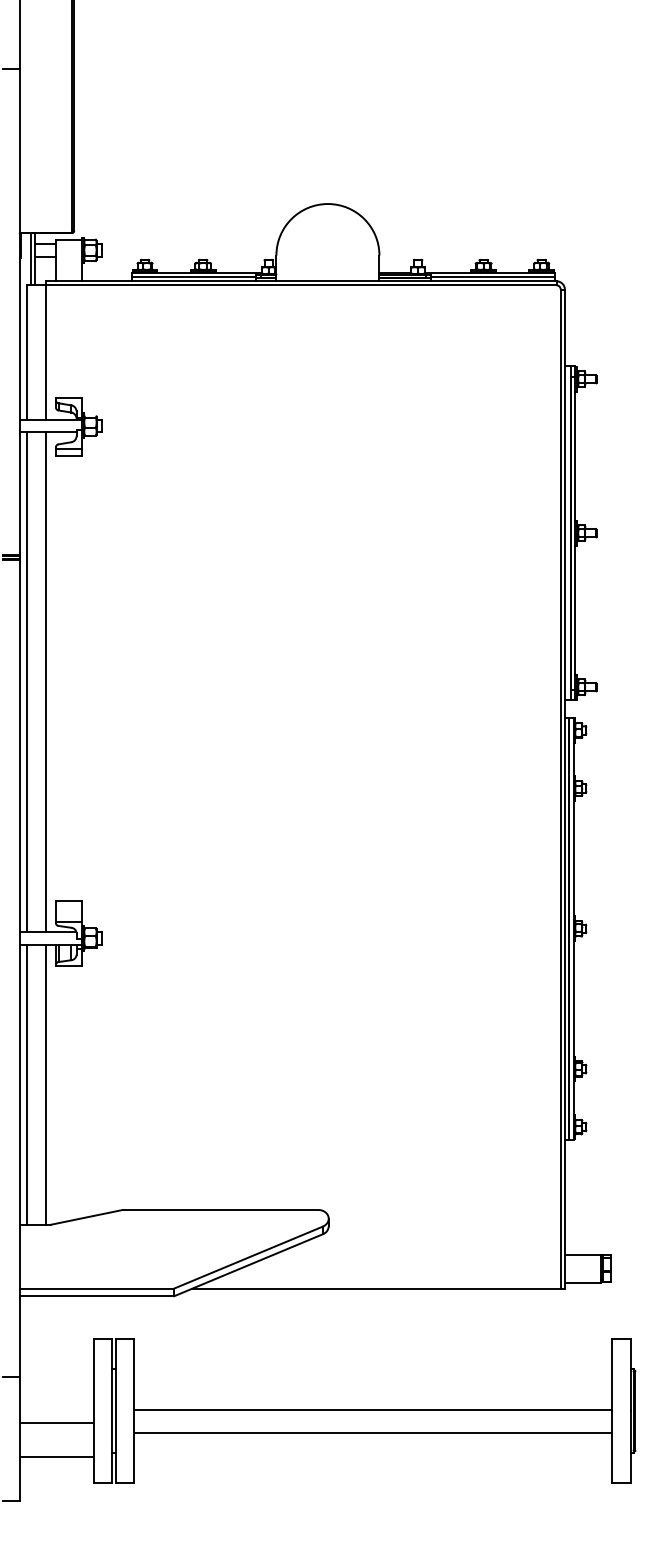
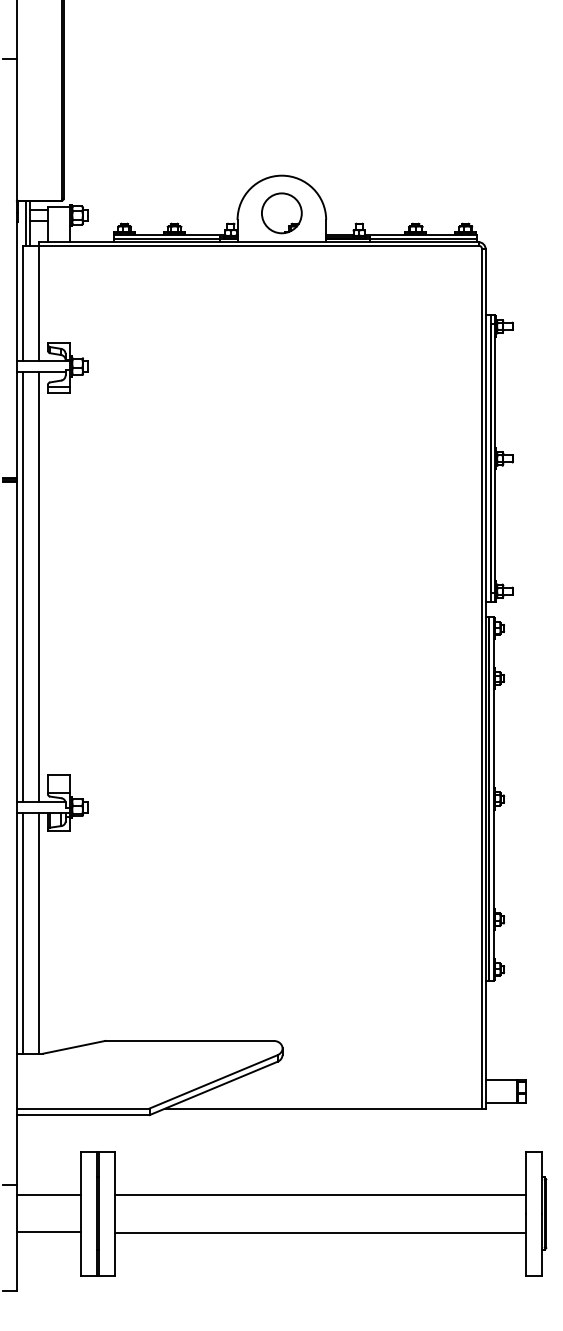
part: (327, 247) -> (281, 213), added
line: (373, 1410) -> (321, 1195), moved
line: (56, 1423) -> (48, 1195), moved
line: (56, 1456) -> (48, 1232), moved

